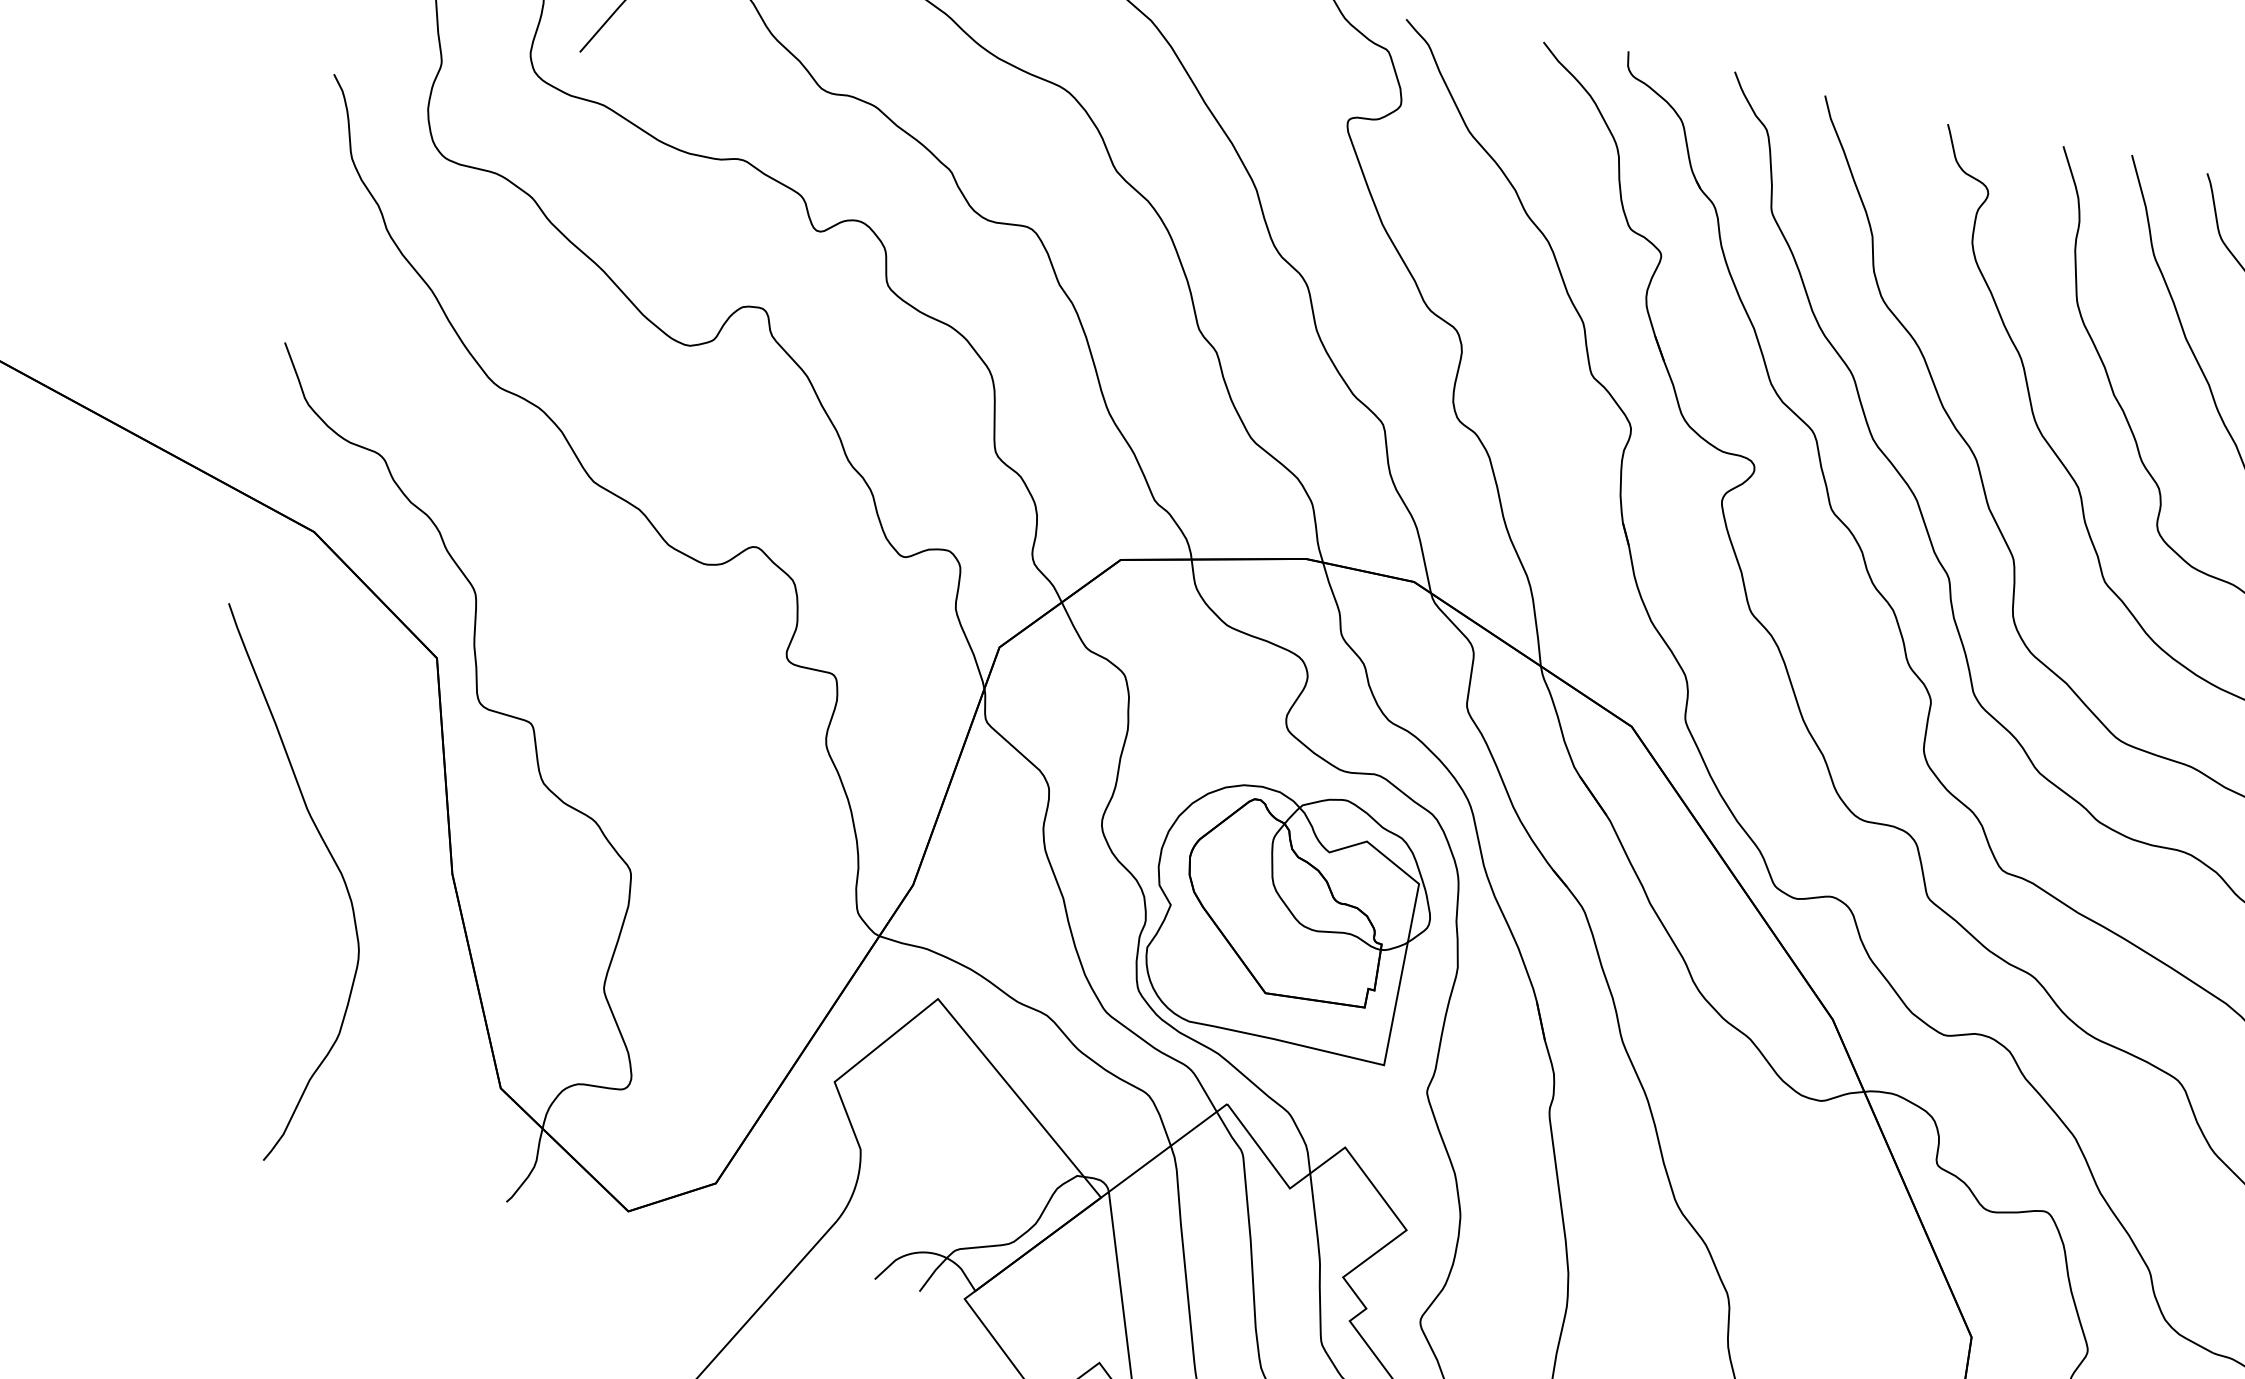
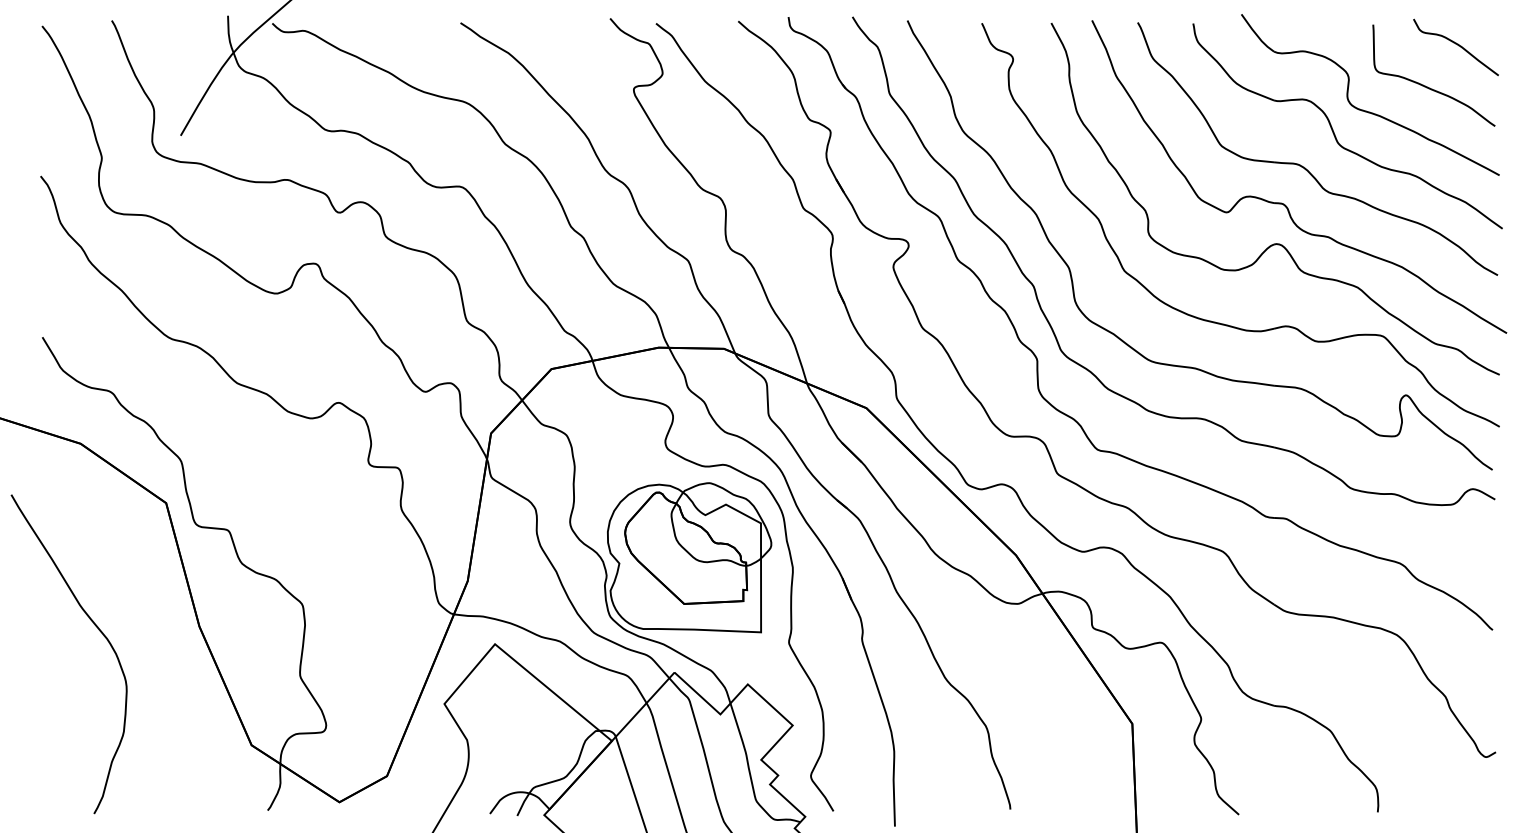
curve: (329, 857) -> (98, 630), moved

